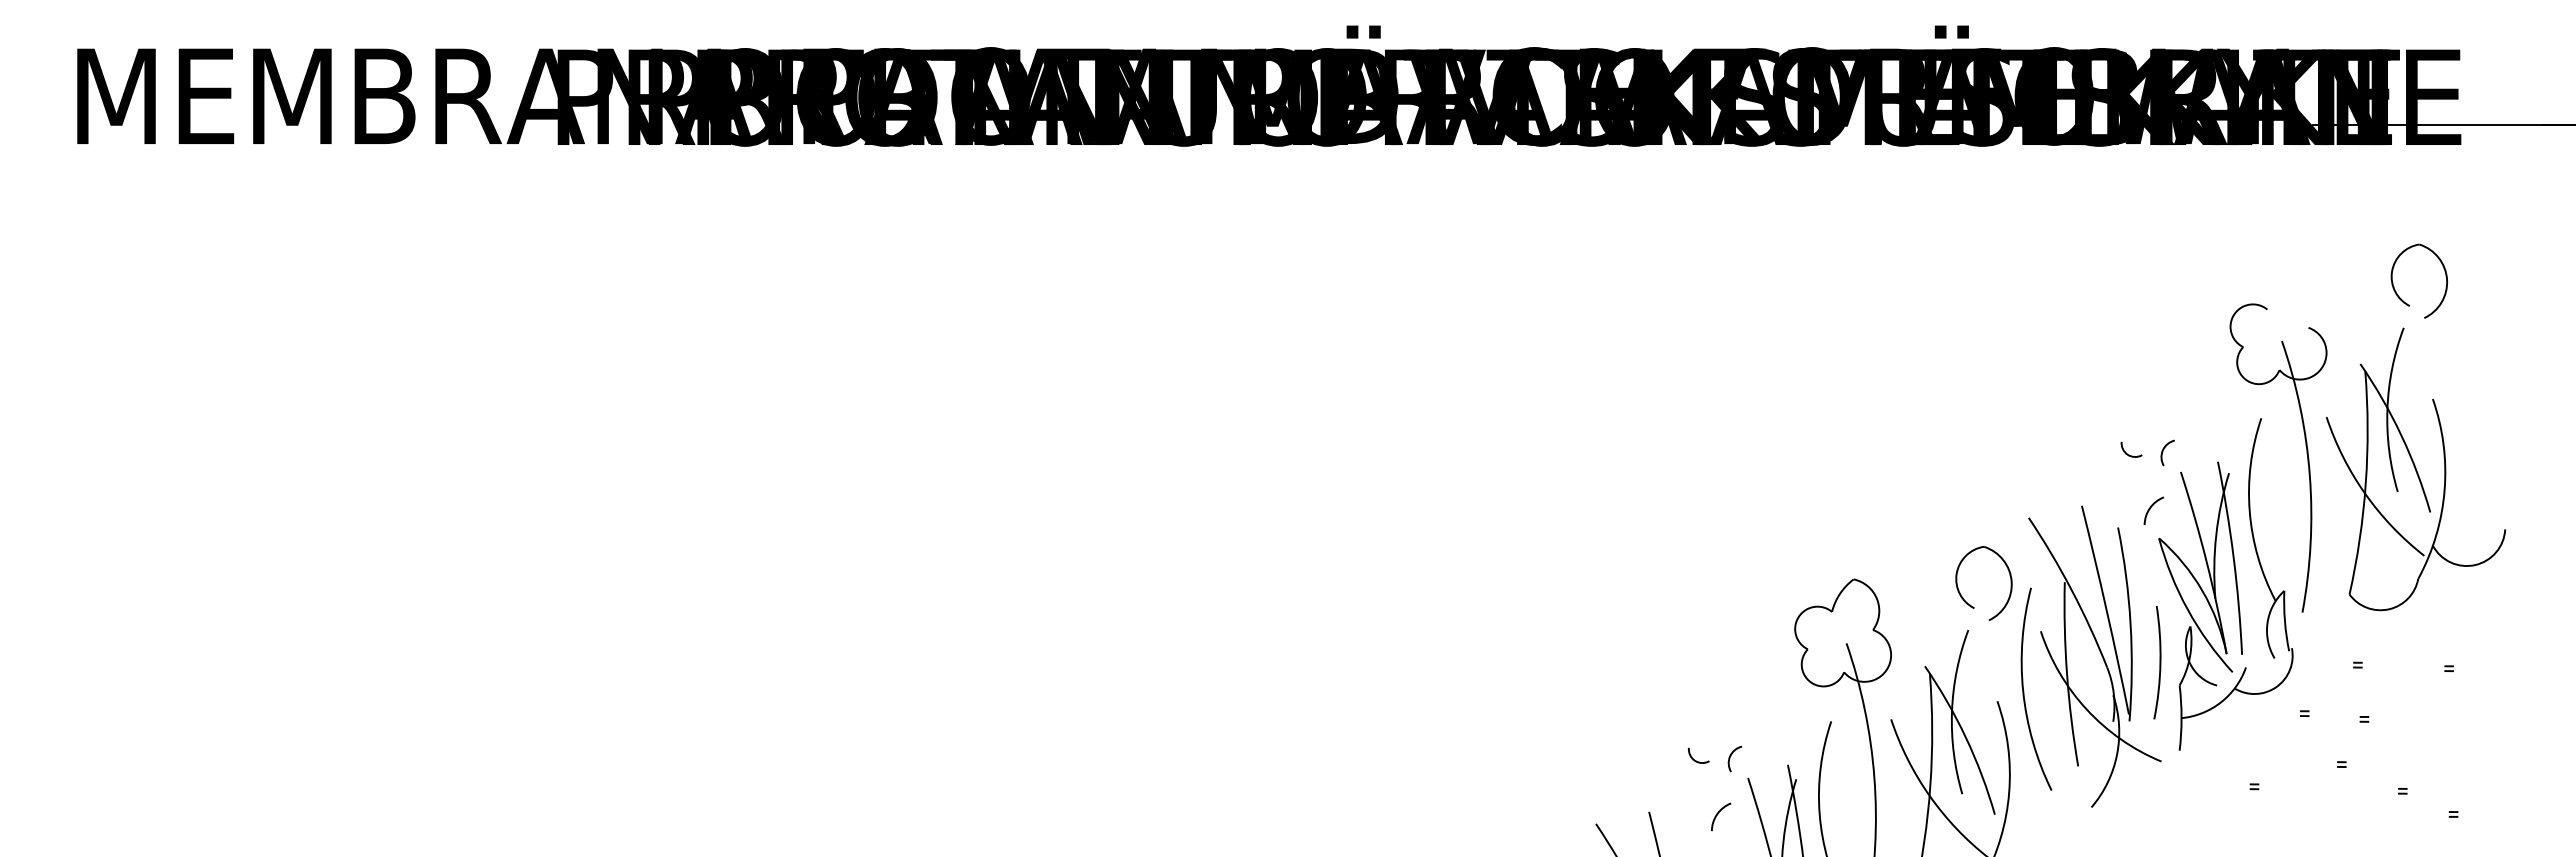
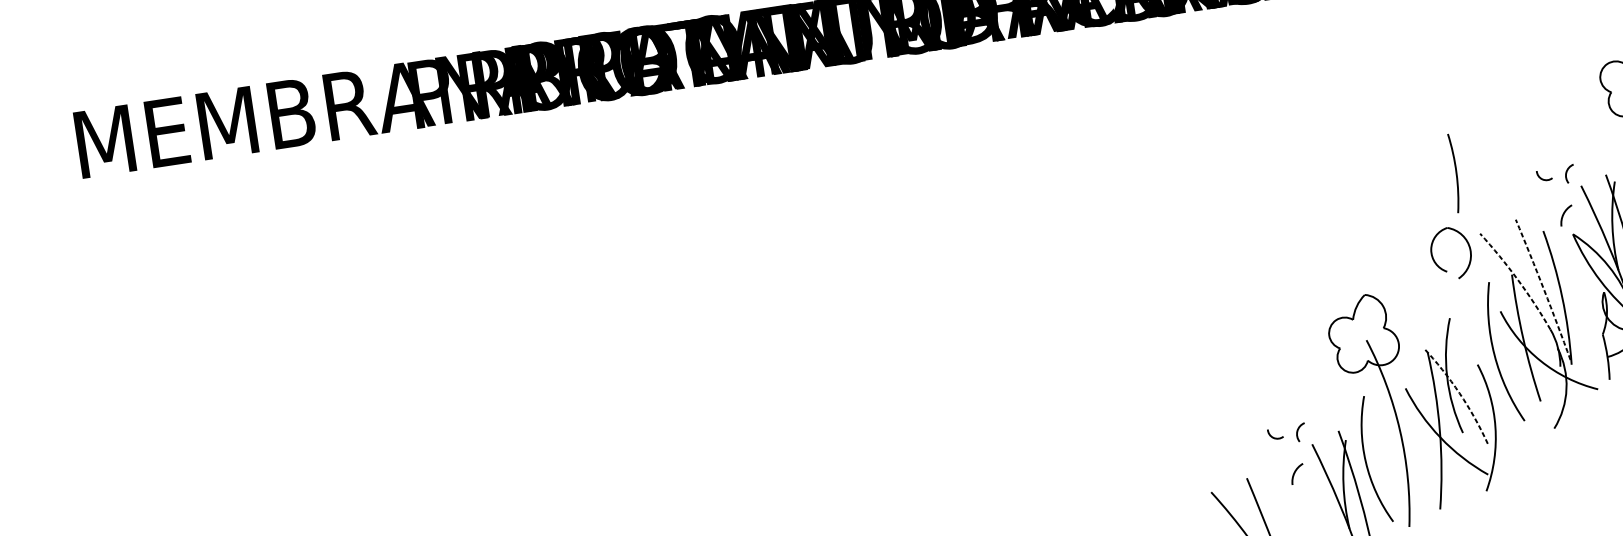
arc: (2071, 590) -> (1517, 279), solid -> dashed
part: (1963, 597) -> (1438, 265), moved
arc: (2106, 609) -> (1543, 289), solid -> dashed
arc: (2159, 662) -> (1455, 173), moved
arc: (1965, 737) -> (1459, 393), solid -> dashed

